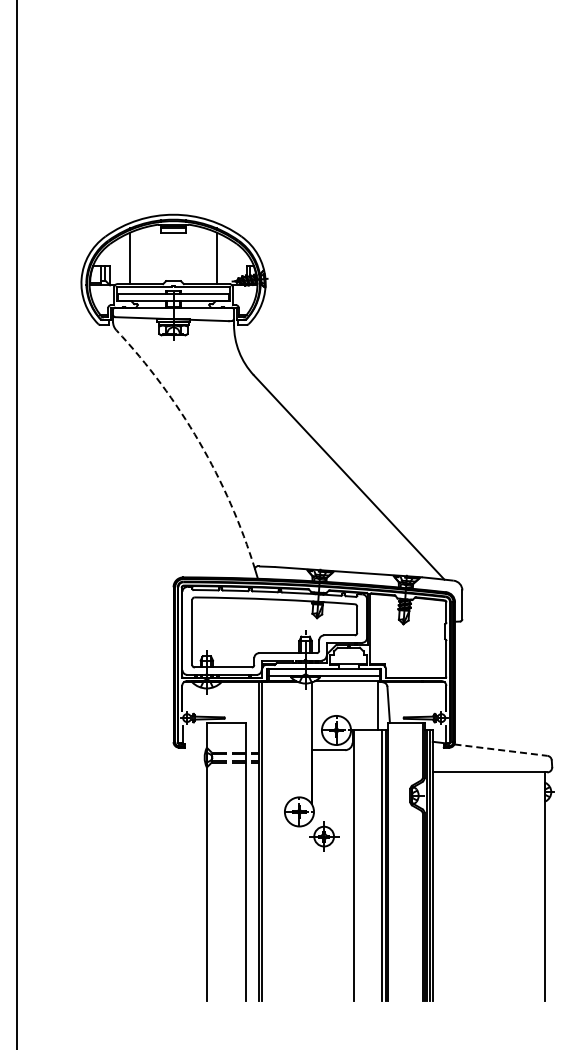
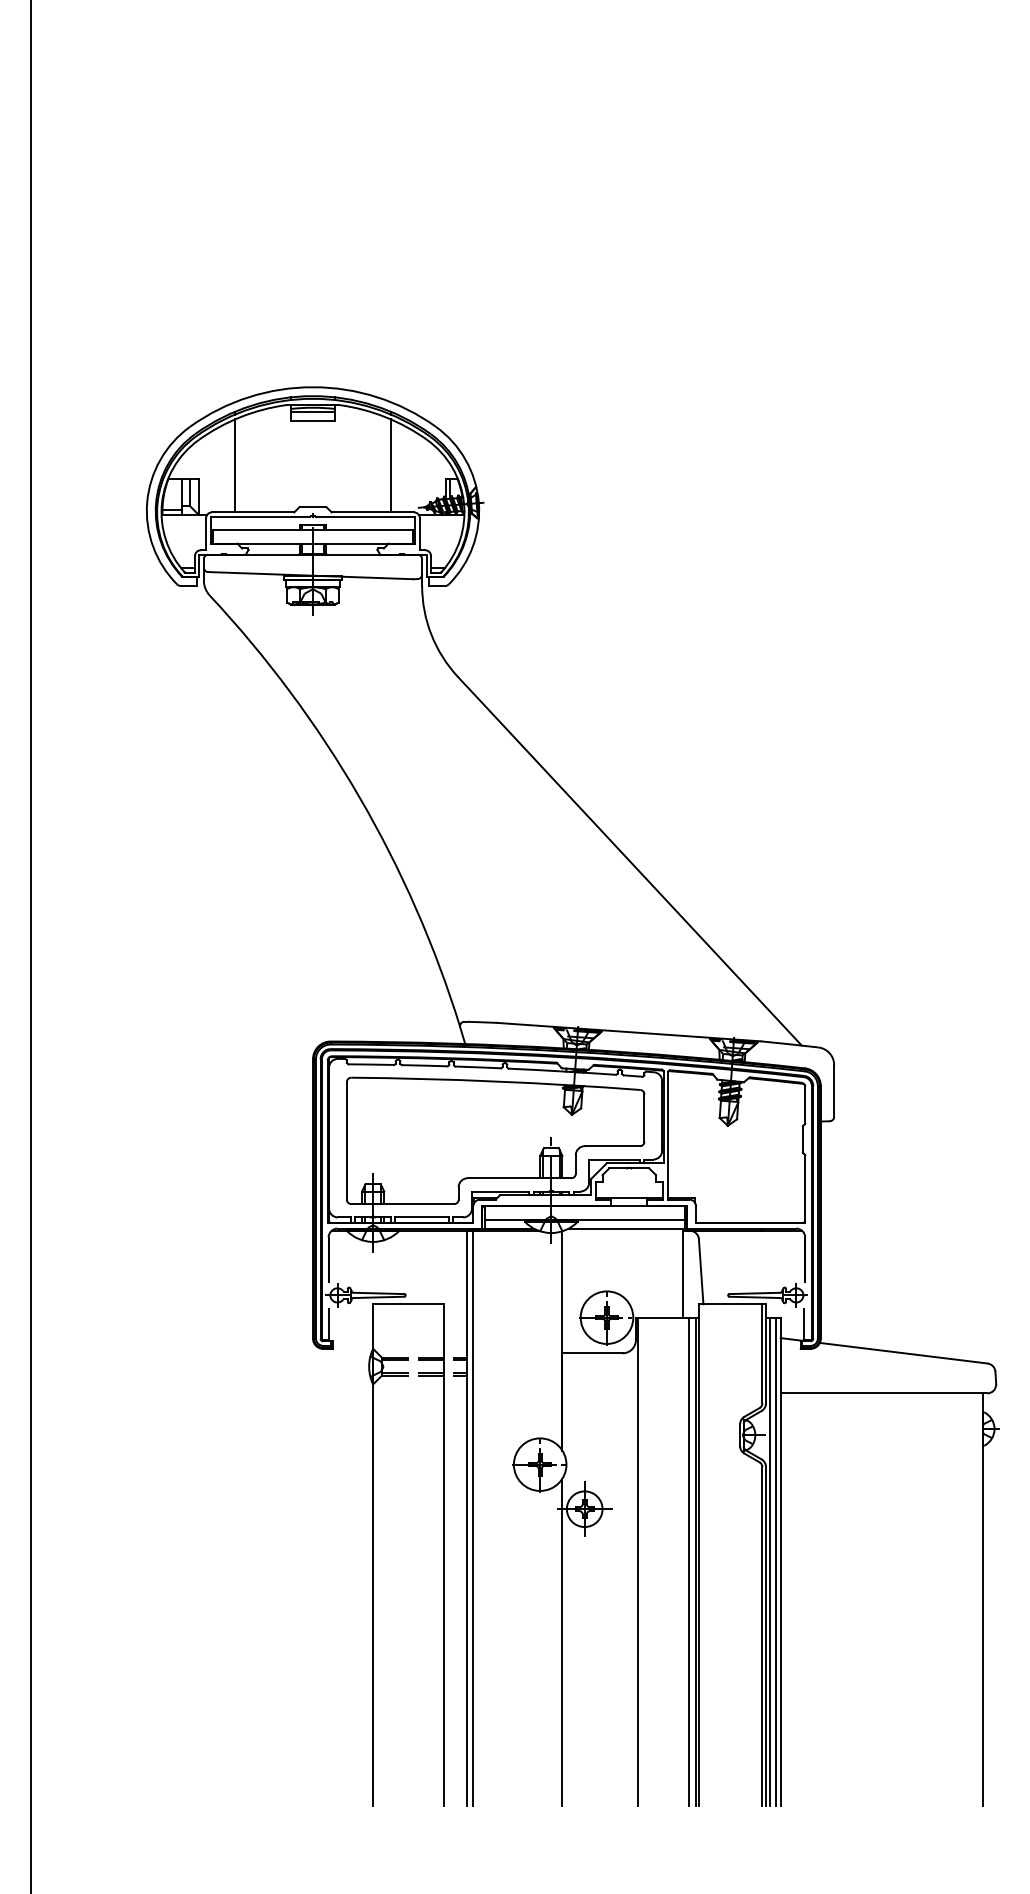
arc: (199, 441) -> (359, 796), dashed -> solid
line: (500, 750) -> (902, 1353), dashed -> solid
line: (311, 910) -> (561, 1642), added

